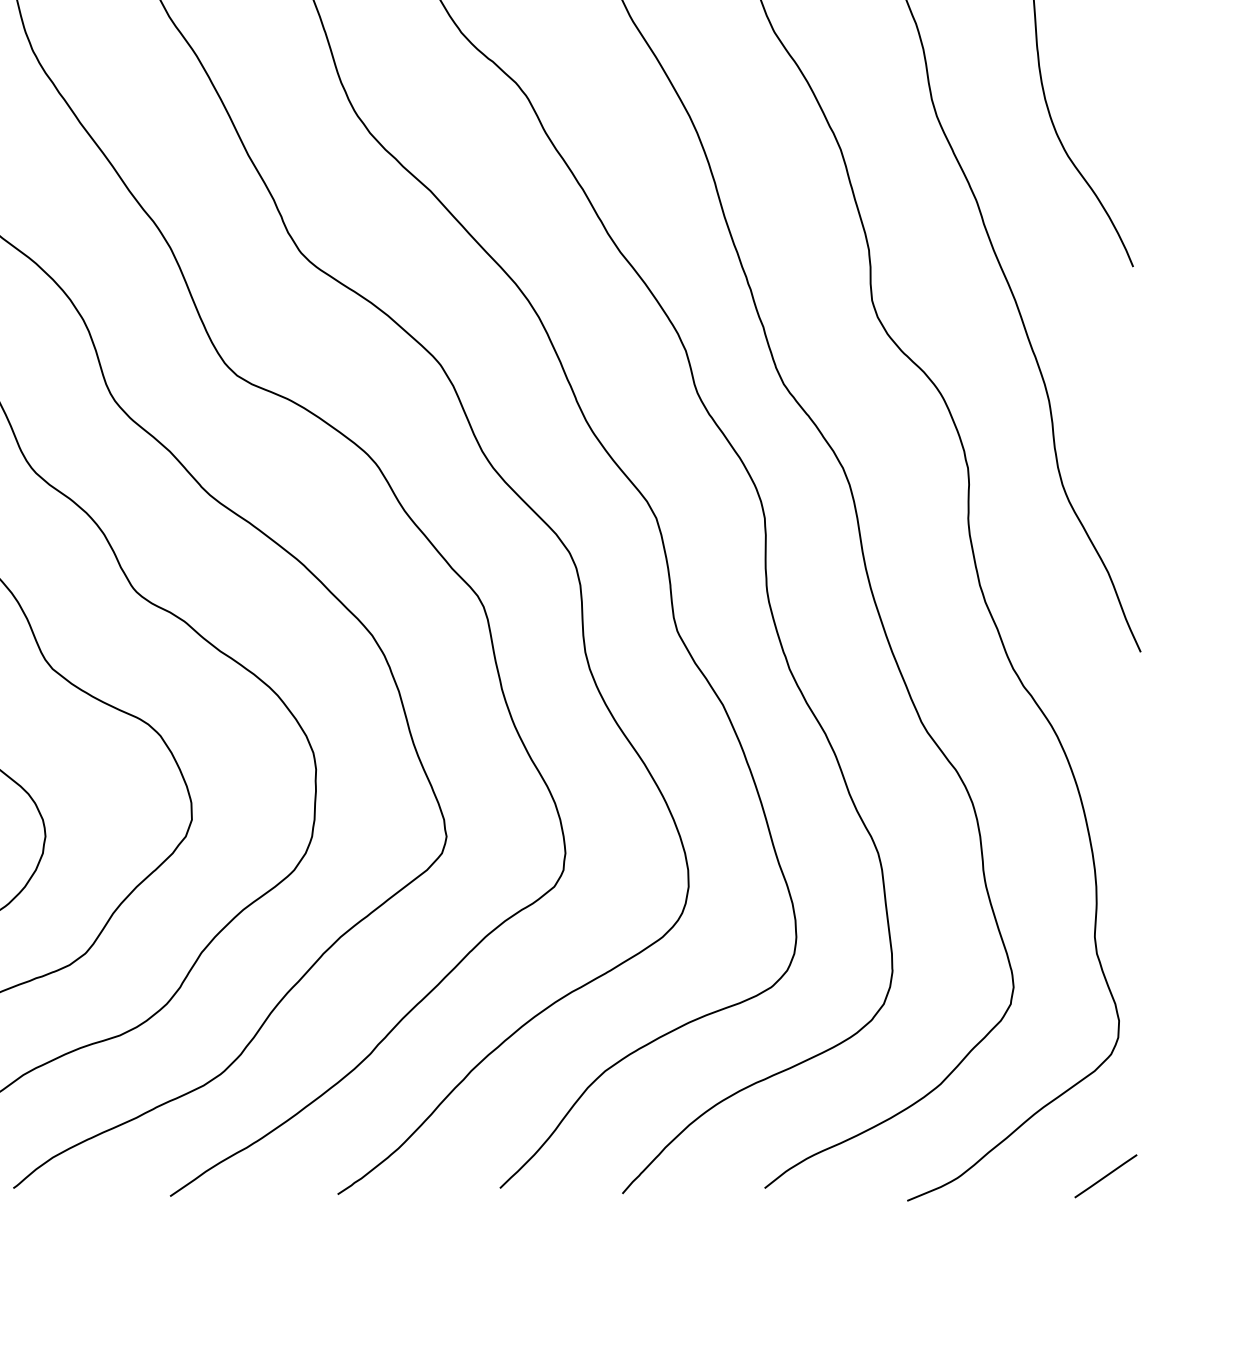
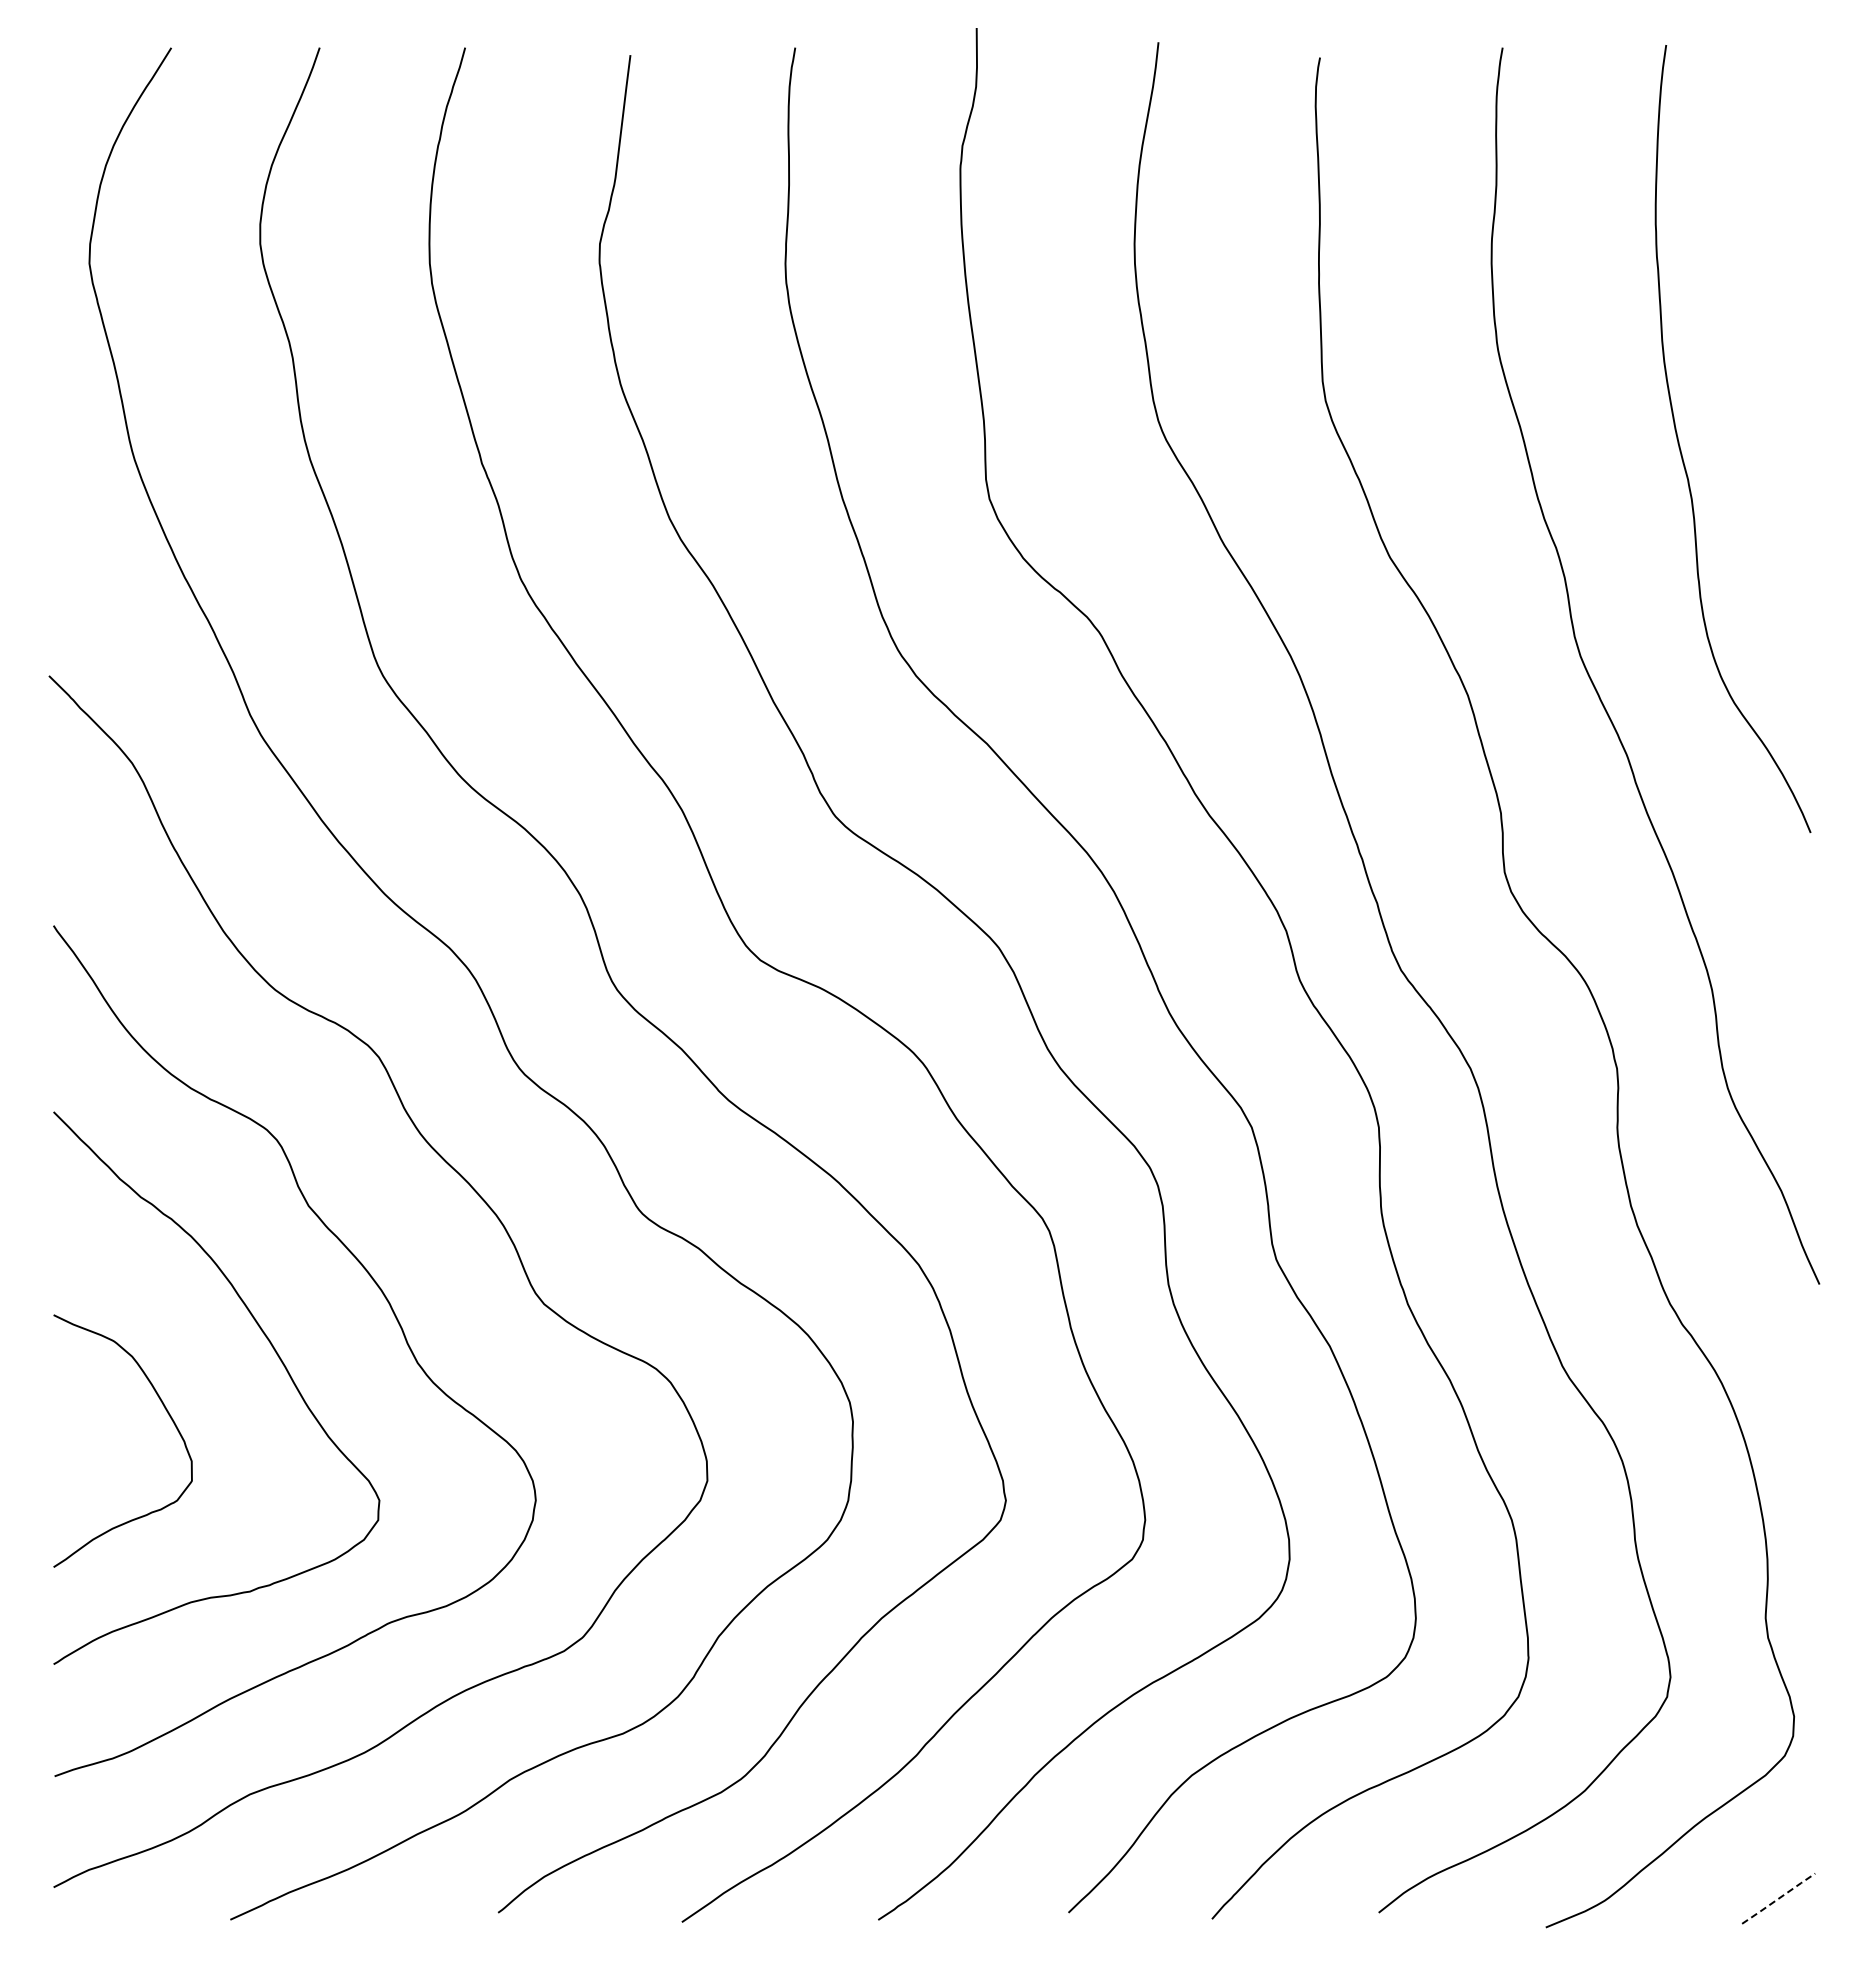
line: (1106, 1176) -> (1779, 1898), solid -> dashed

